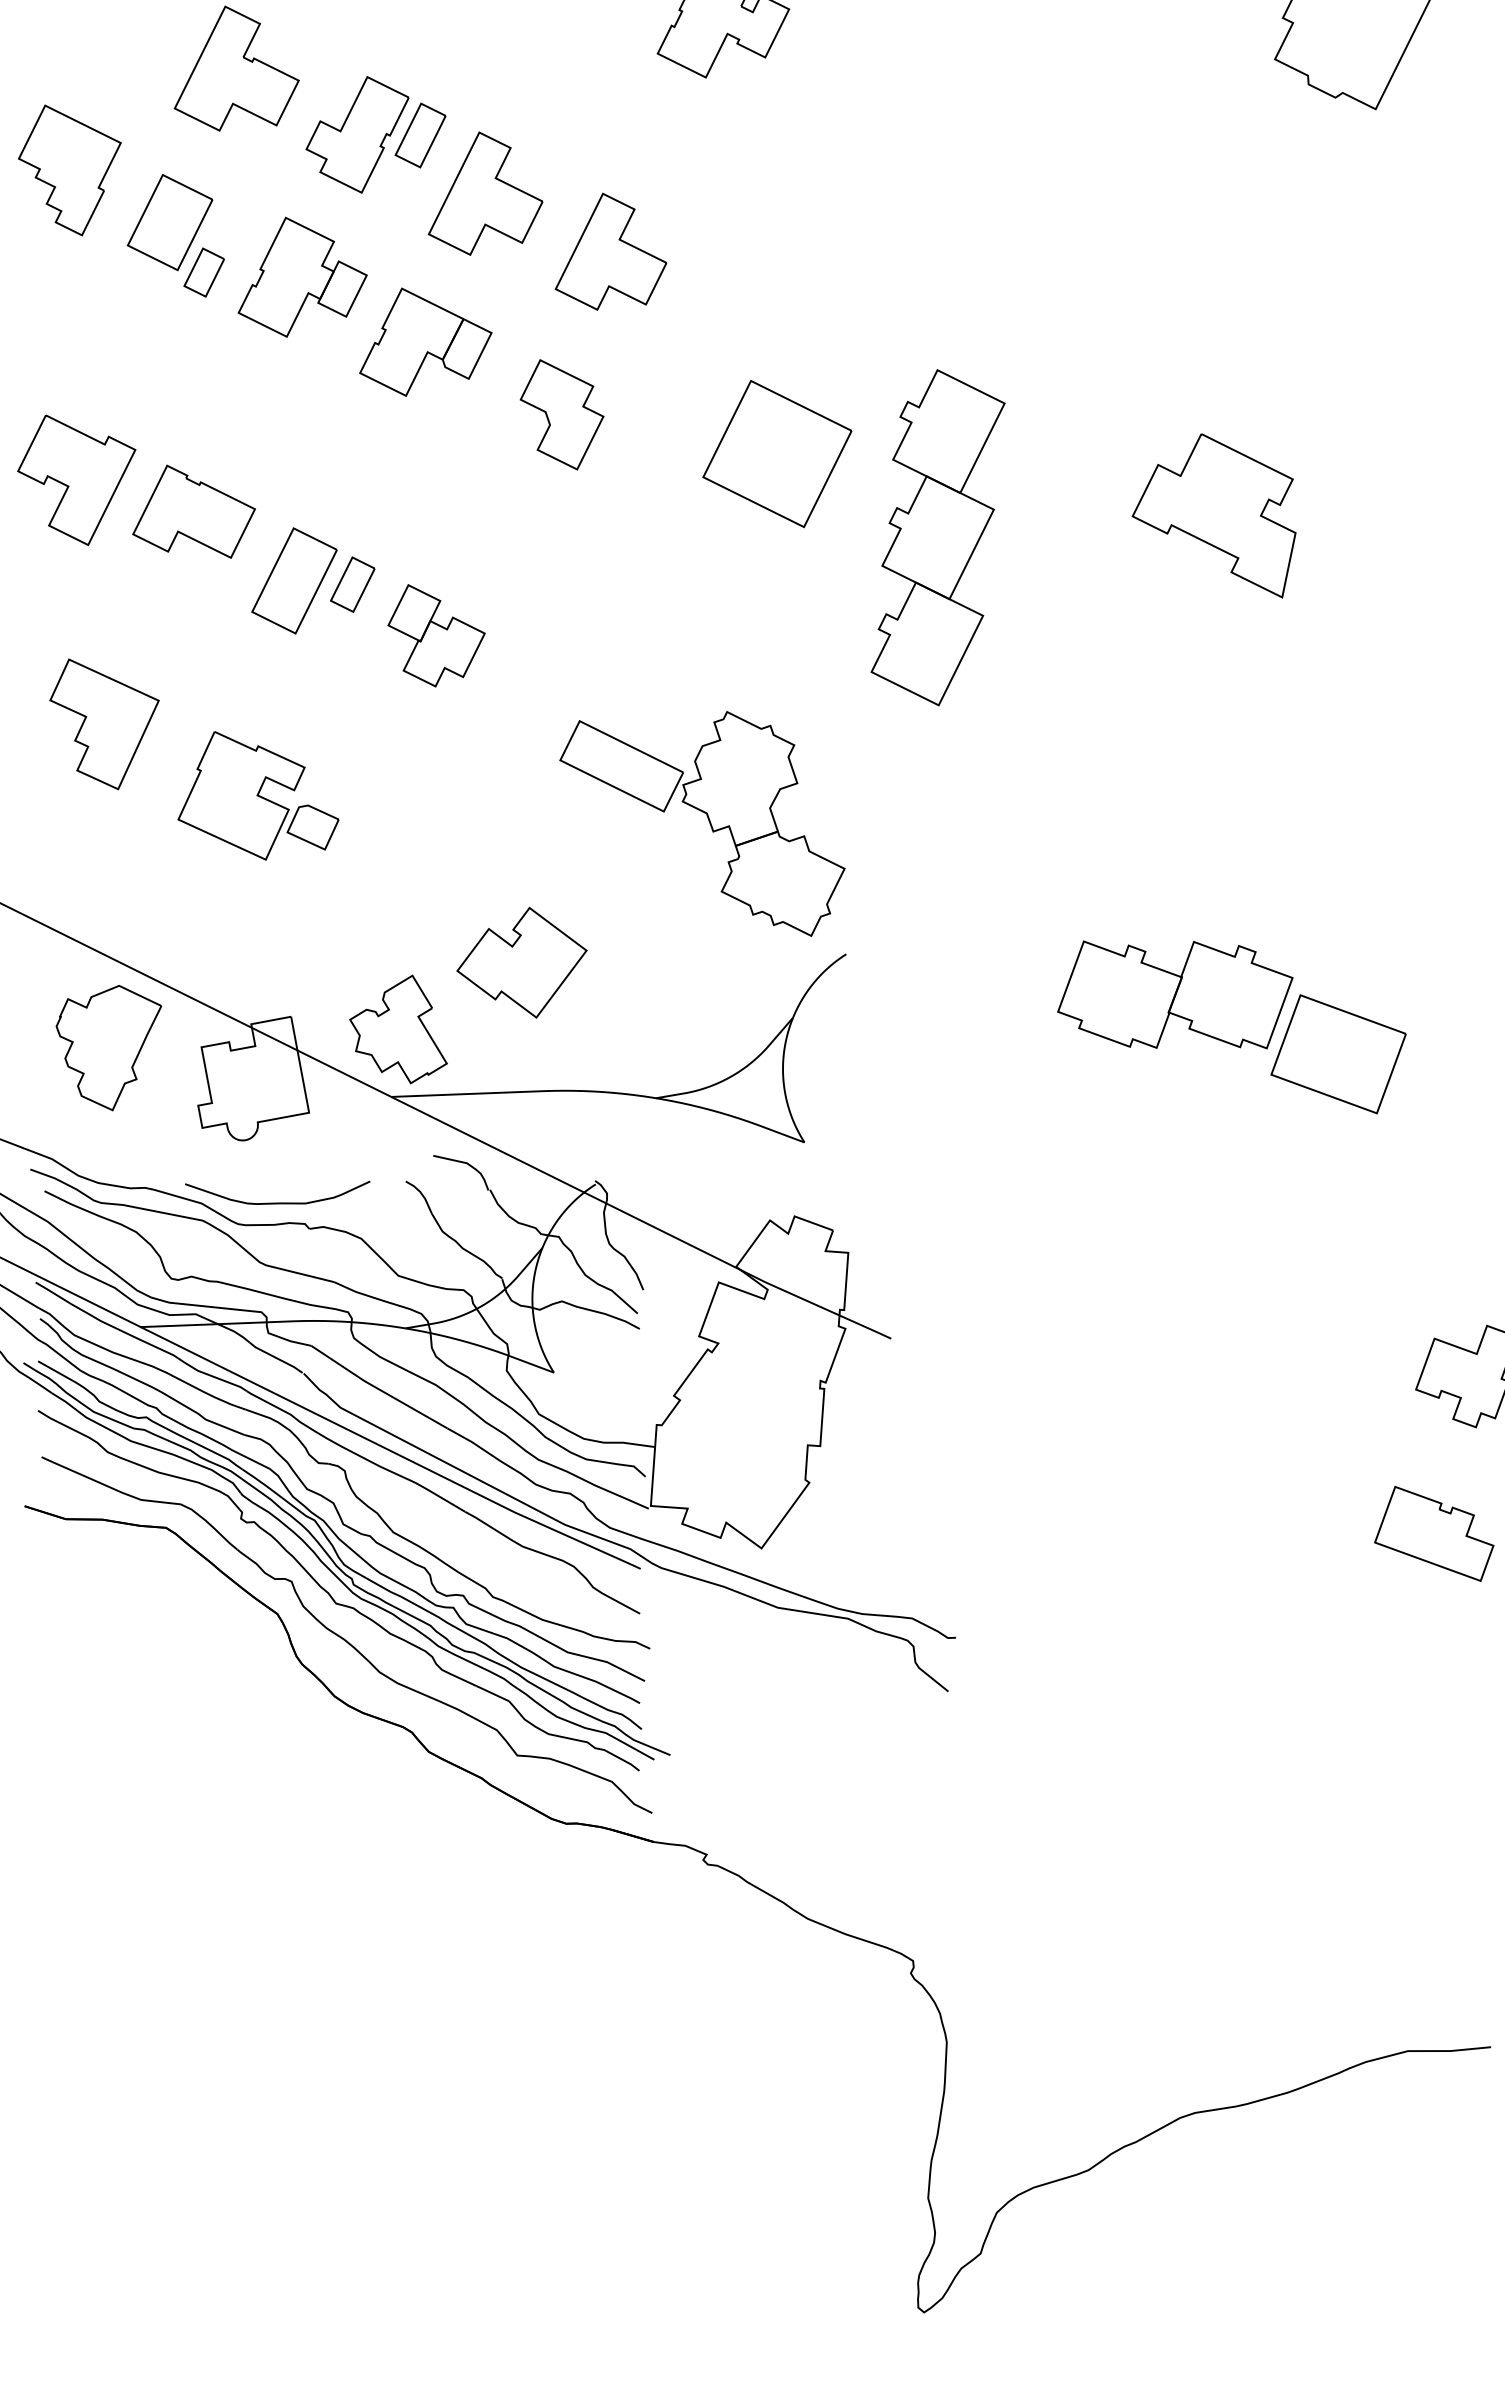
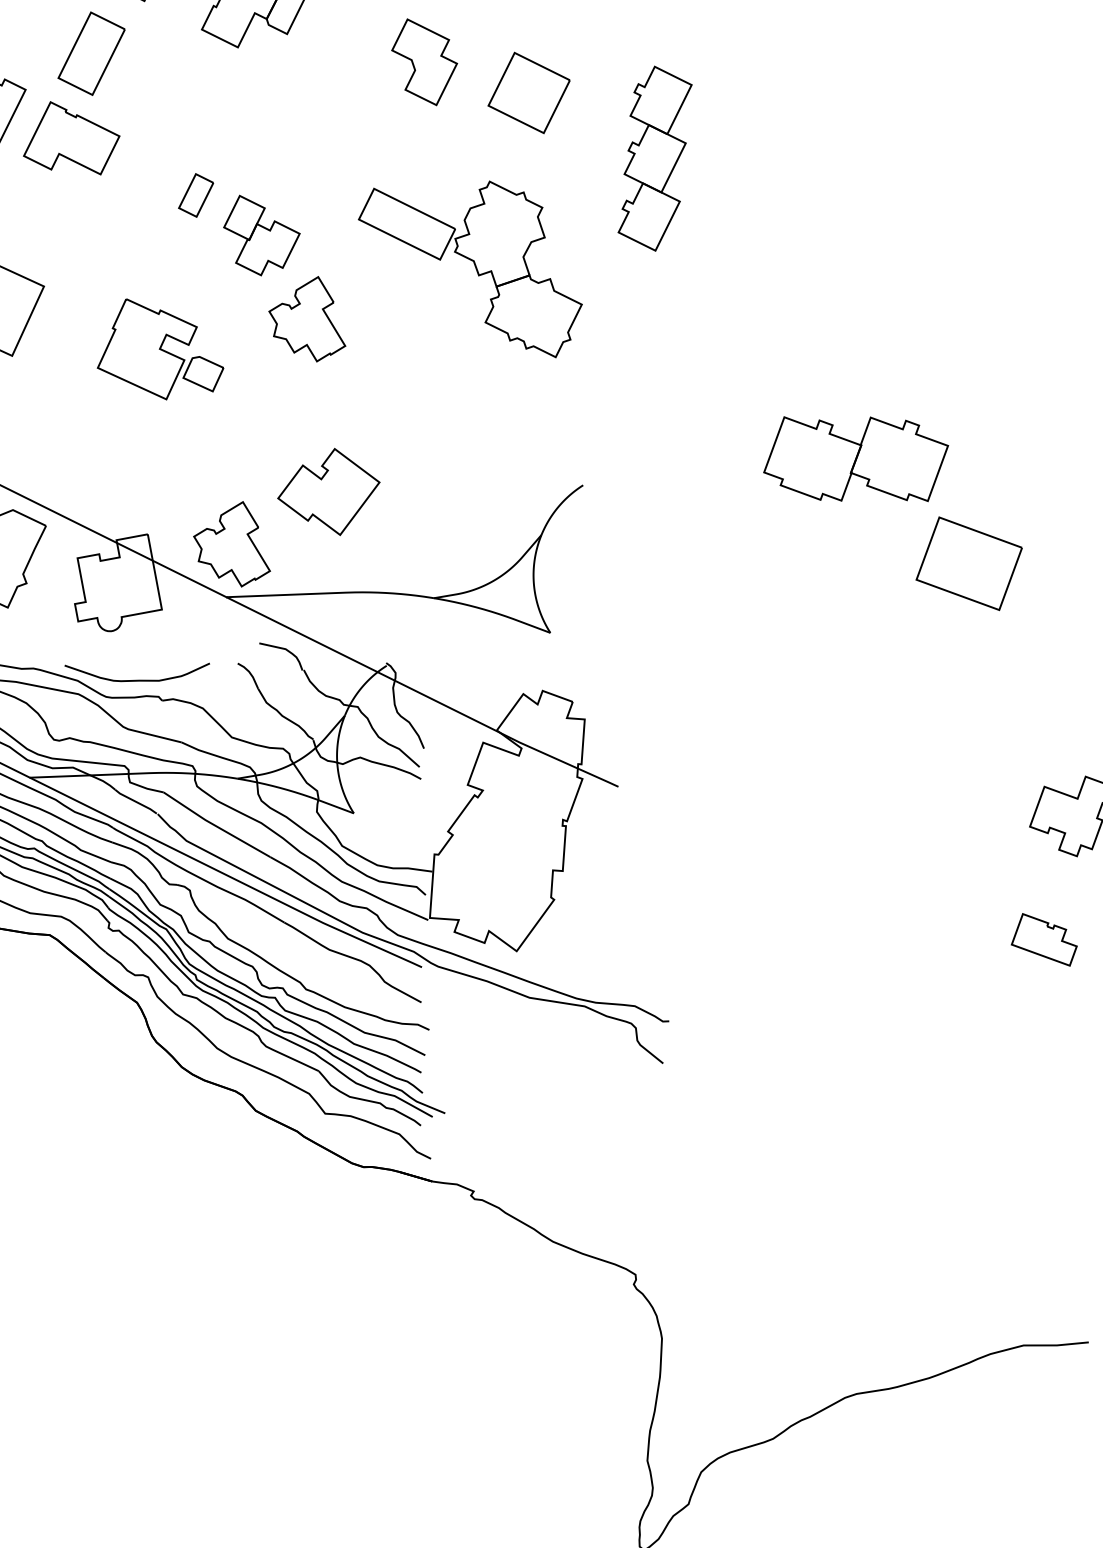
part: (561, 414) -> (424, 62), moved
part: (777, 453) -> (529, 92), size x0.7
part: (1213, 515) -> (871, 141), removed
part: (937, 537) -> (654, 158), size x0.7
part: (294, 580) -> (91, 53), moved
part: (494, 742) -> (307, 319), added
part: (258, 795) -> (160, 349), moved
part: (708, 821) -> (475, 267), moved
part: (1175, 994) -> (856, 458), moved
part: (1434, 1533) -> (1044, 939), size x0.7

